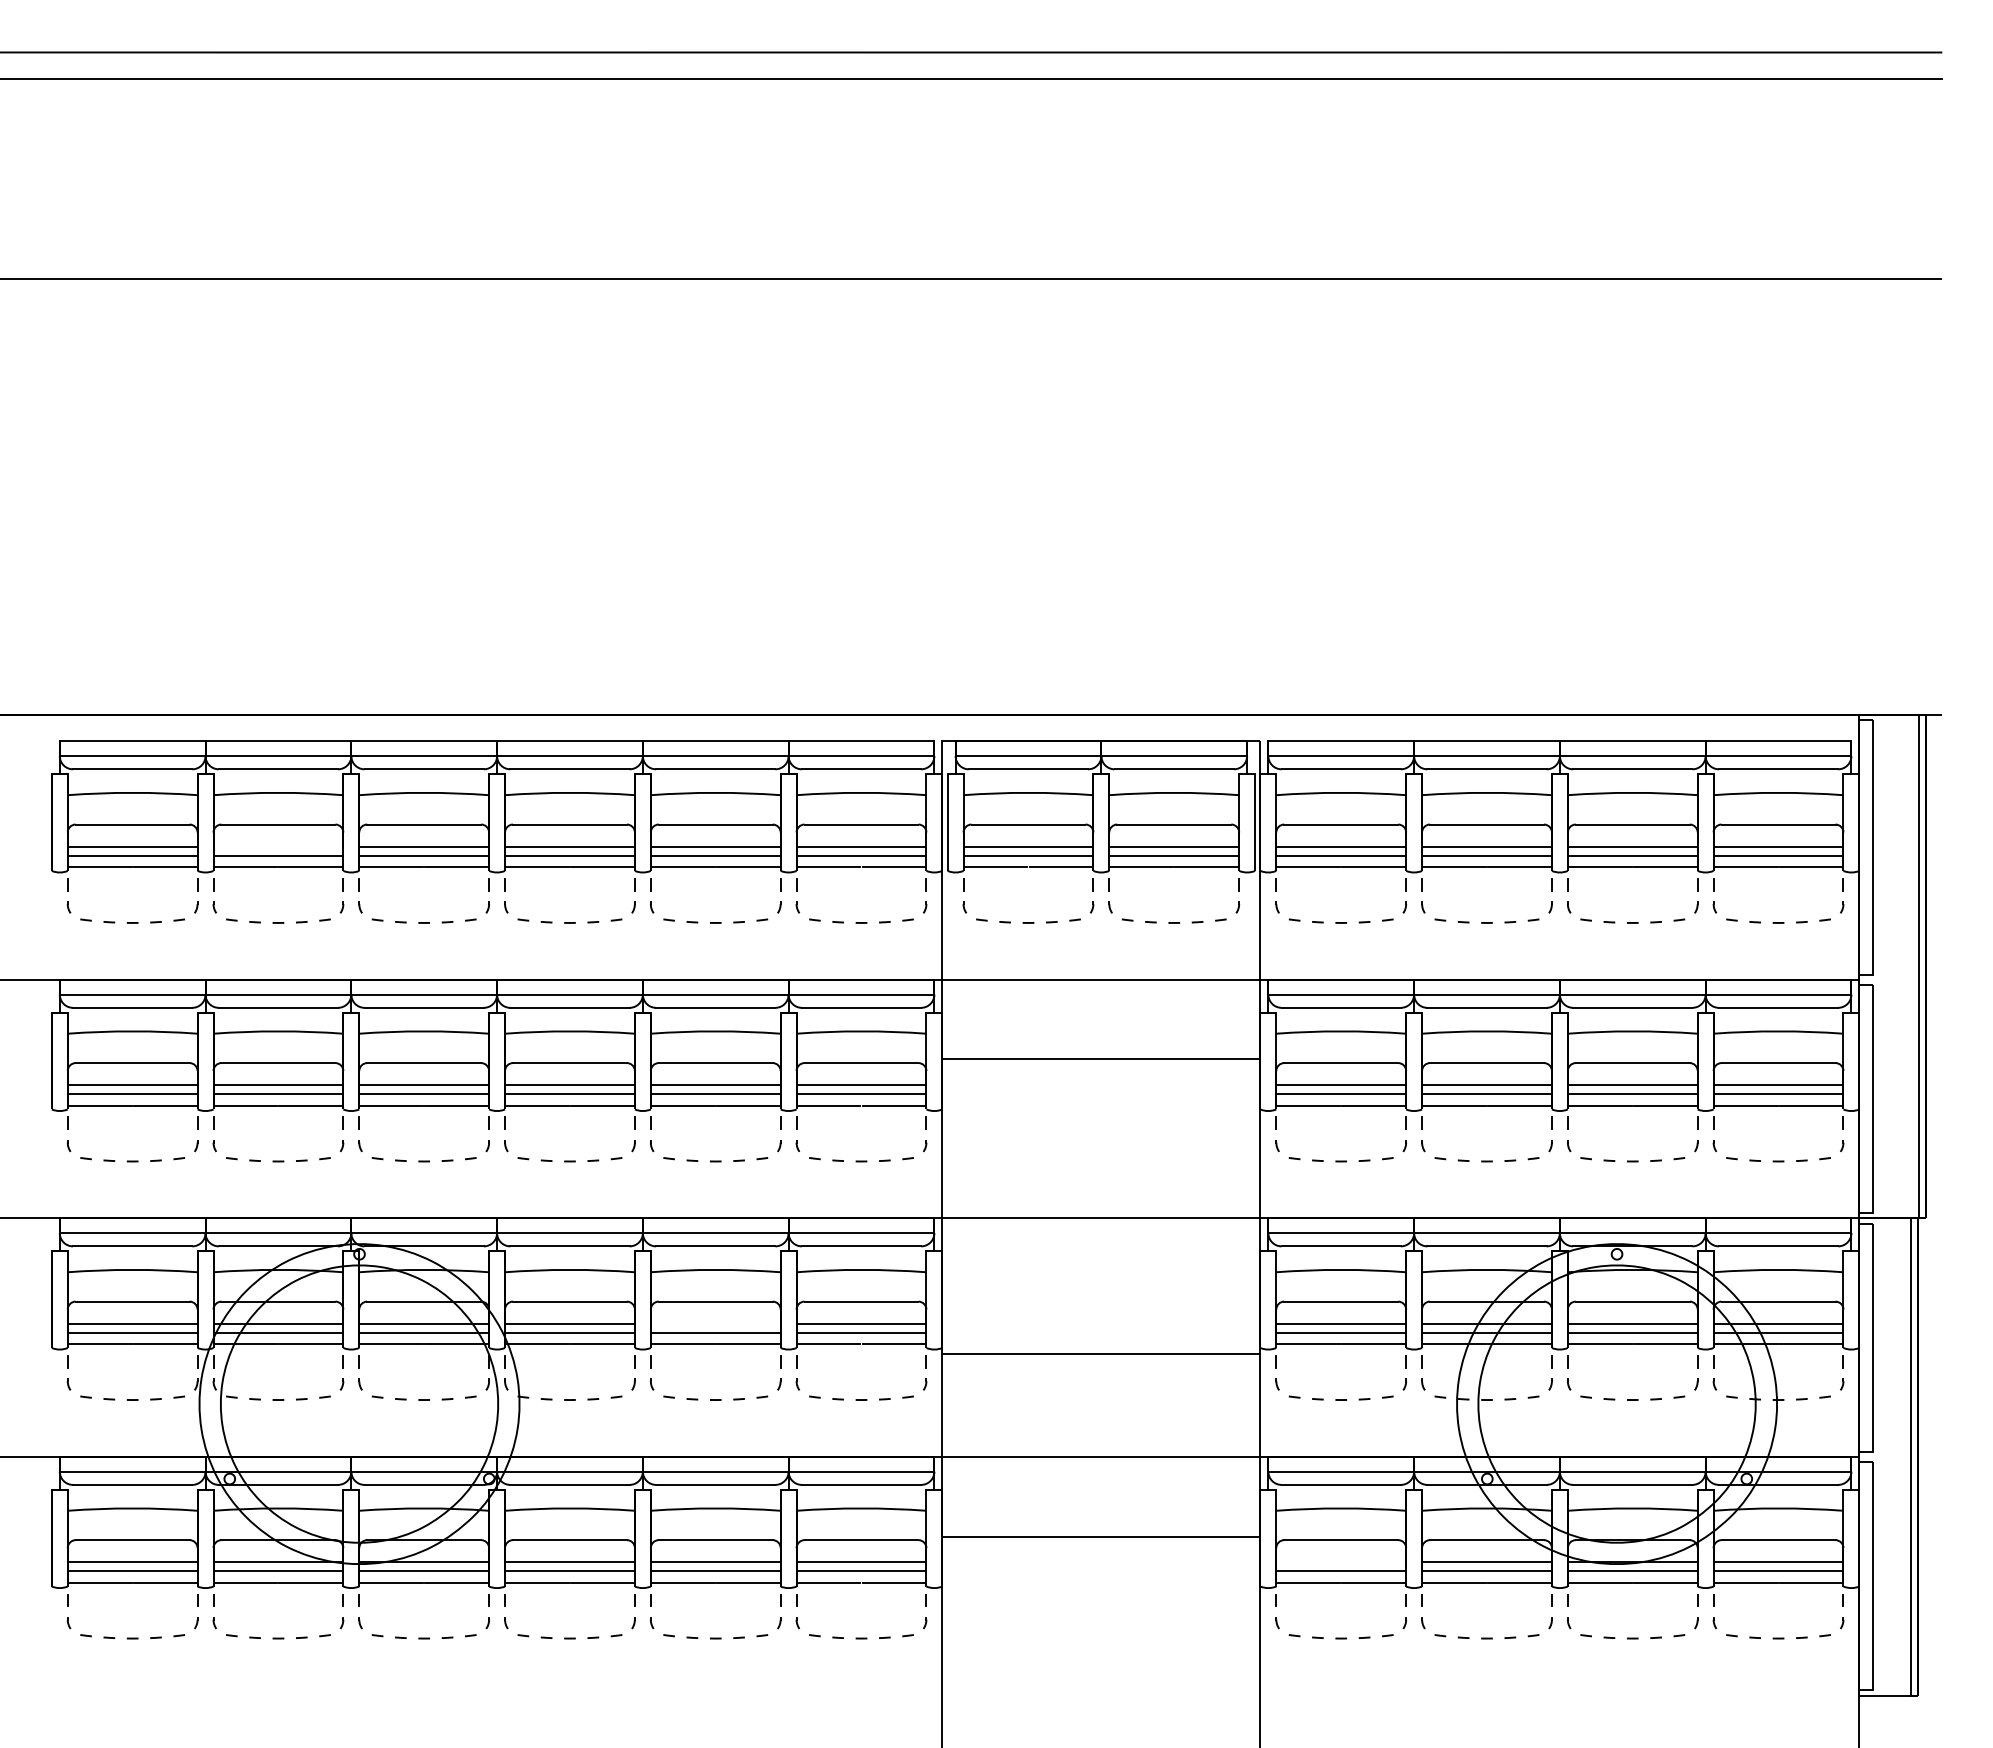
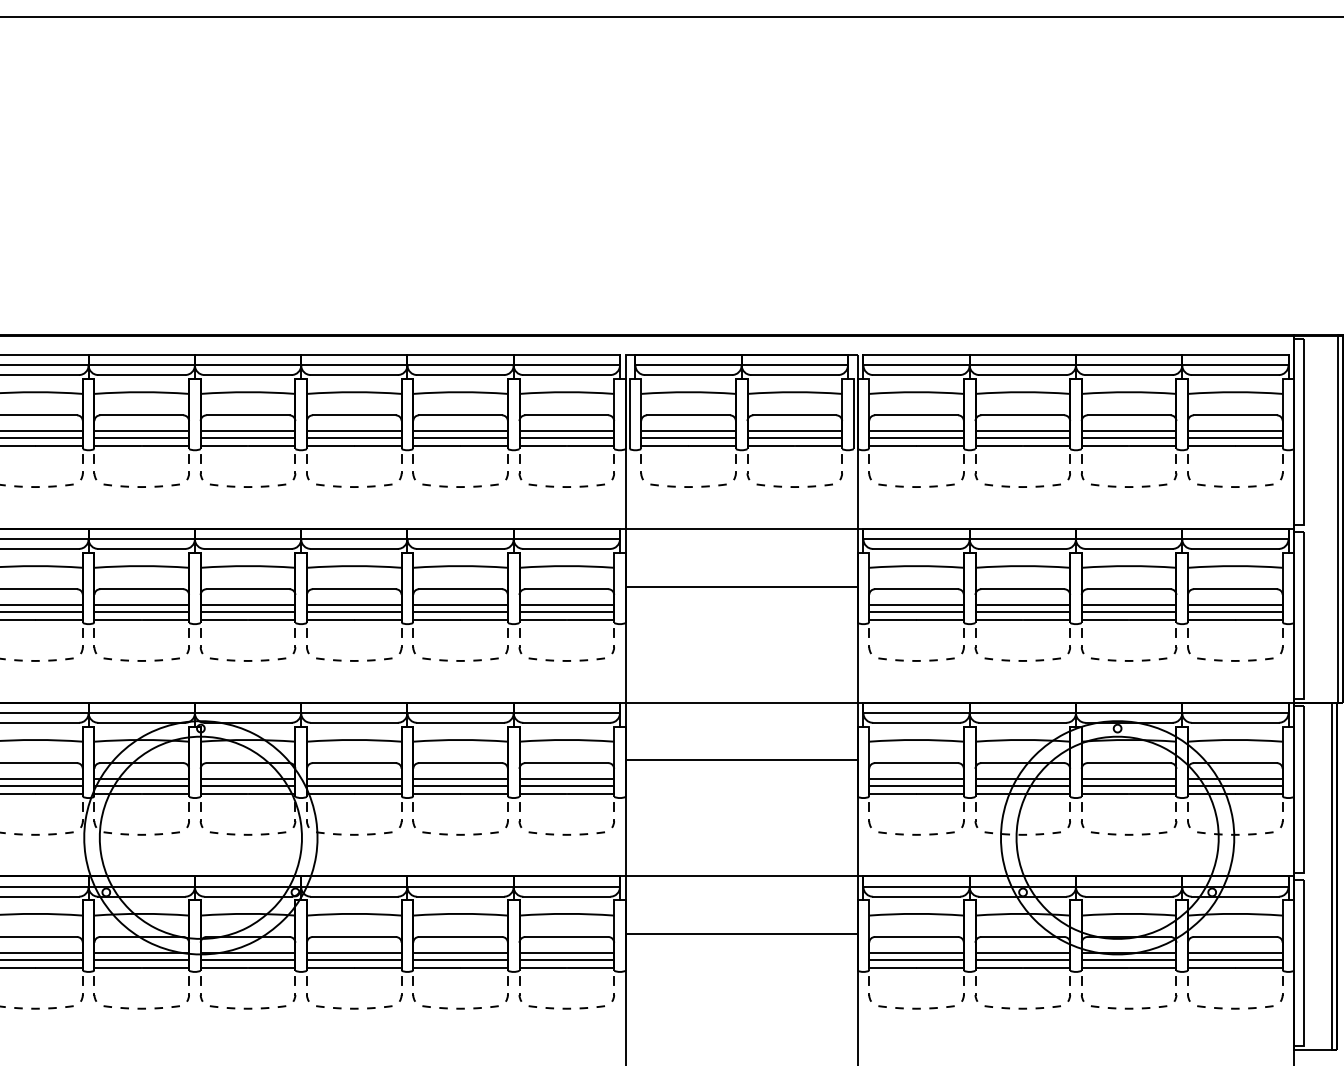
line: (278, 846) -> (141, 431), added
line: (715, 1323) -> (460, 779), added
line: (1101, 1354) -> (741, 760), moved
line: (1341, 1562) -> (916, 953), added

